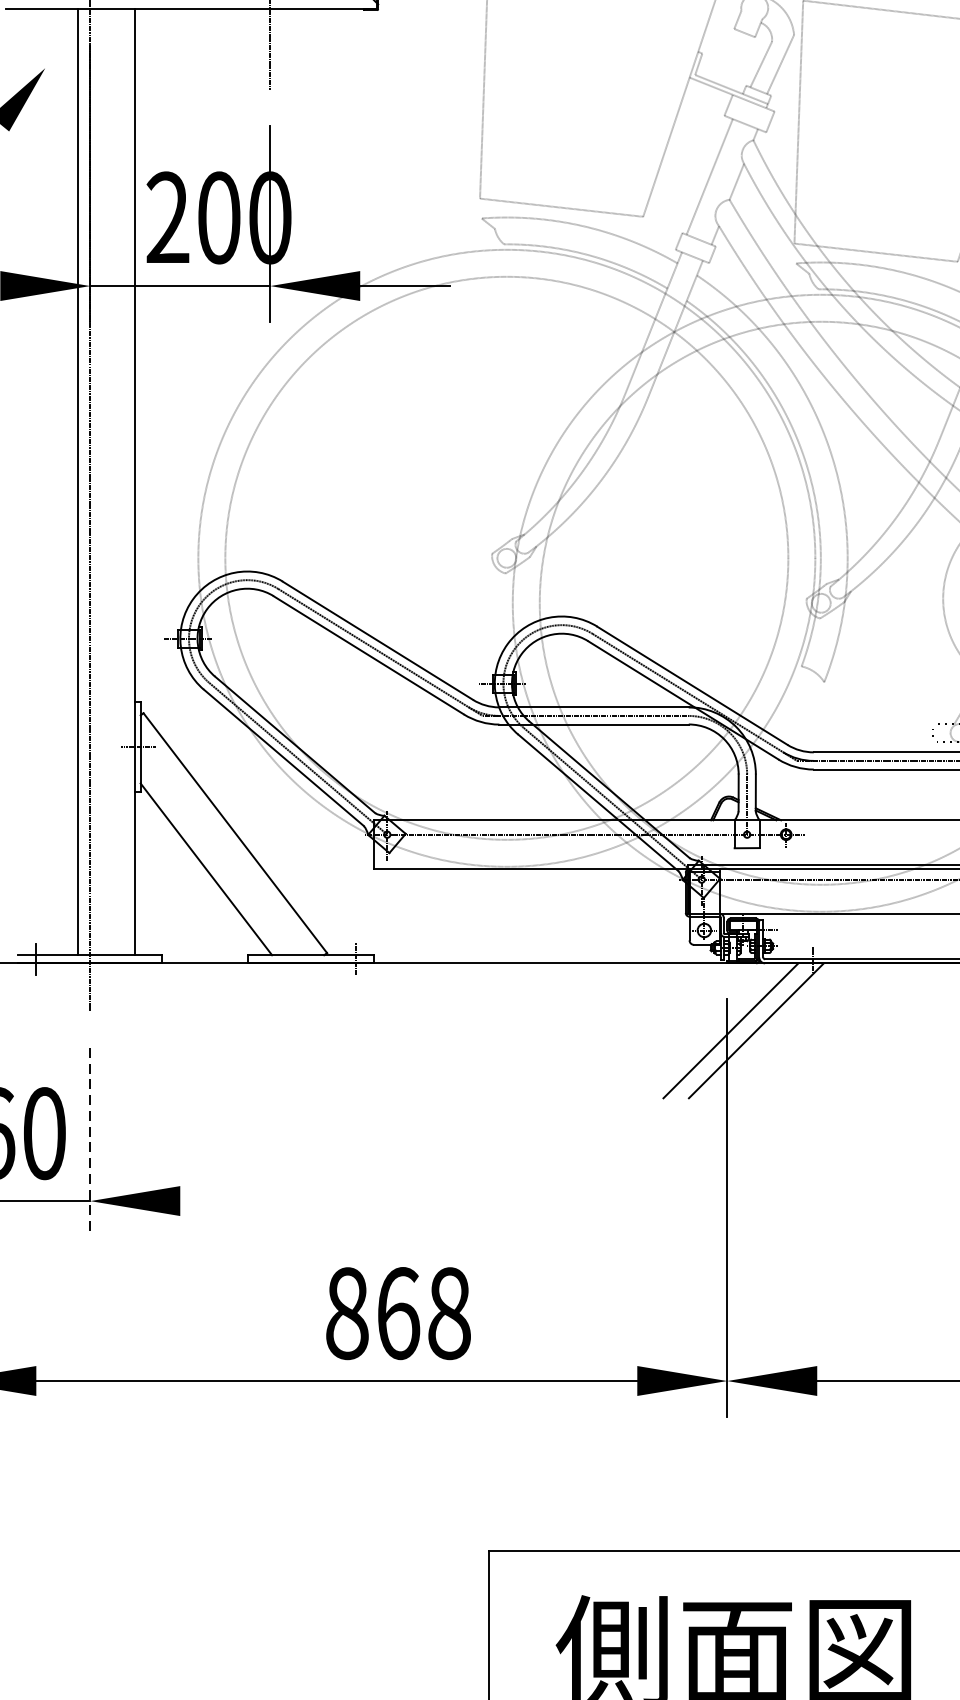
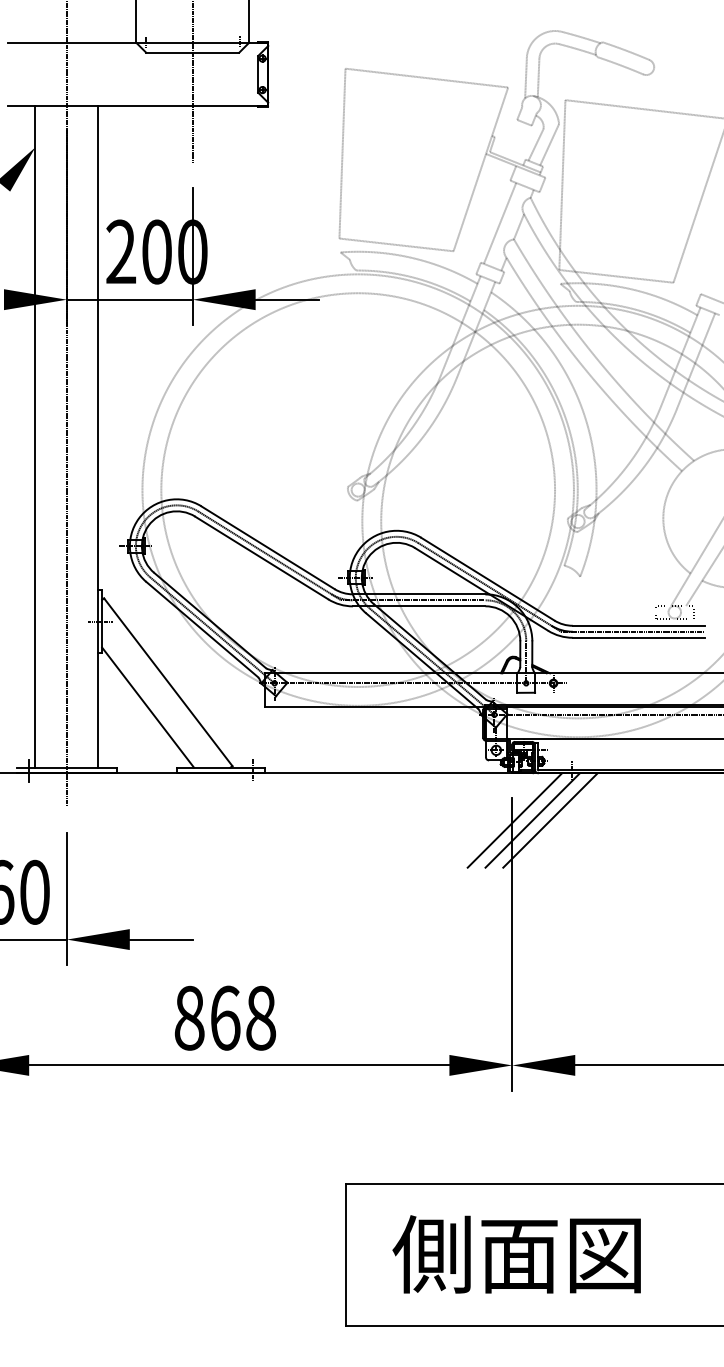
line: (78, 481) -> (35, 436), moved
line: (781, 1030) -> (550, 820), added
line: (89, 1143) -> (66, 899), dashed -> solid
line: (224, 1200) -> (160, 939), added
text: (398, 1312) -> (225, 1017), moved

